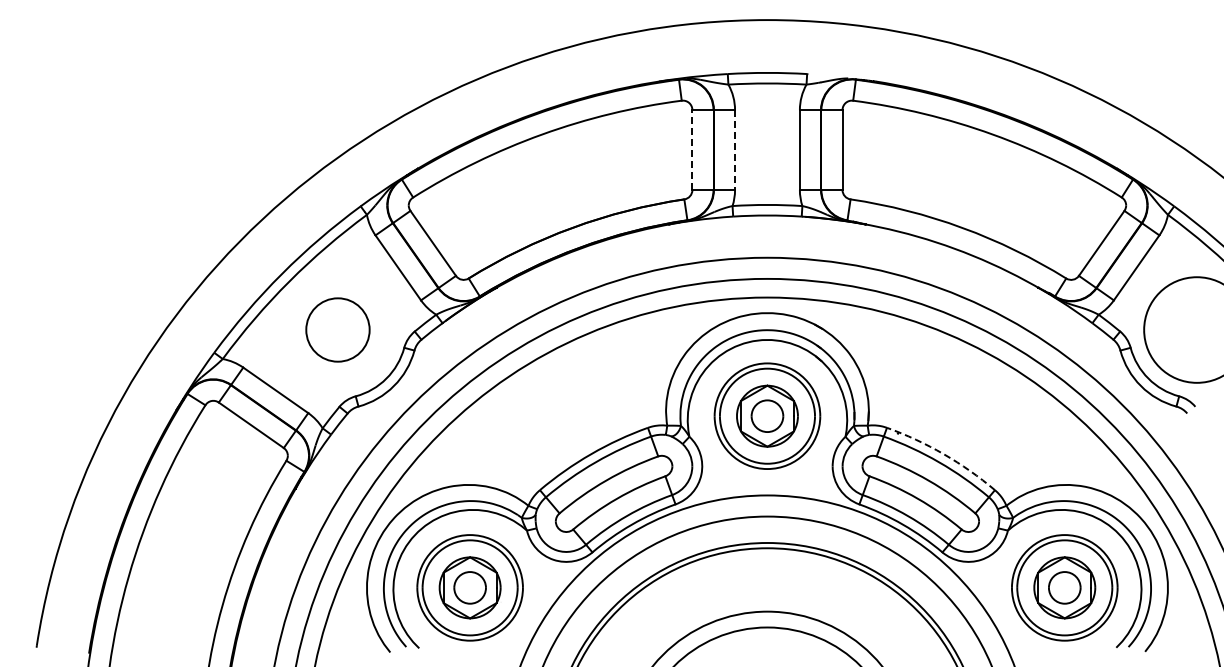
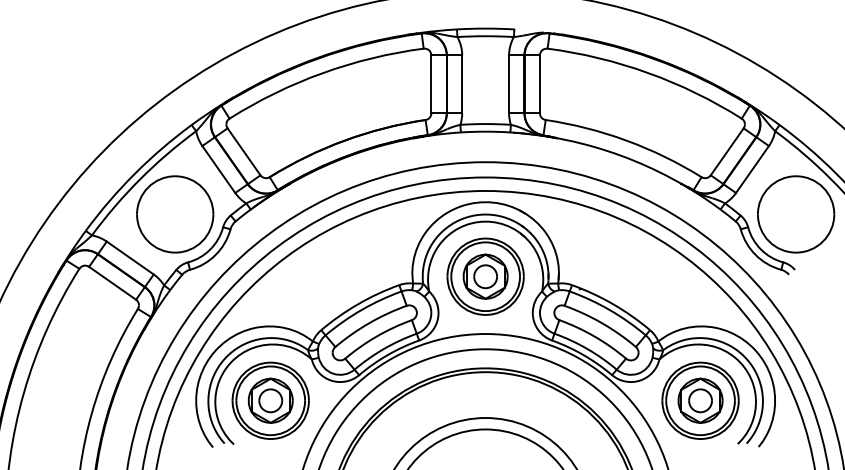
line: (692, 150) -> (431, 84), dashed -> solid
line: (735, 150) -> (462, 84), dashed -> solid
part: (337, 329) -> (174, 214), size x1.67
arc: (943, 454) -> (612, 304), dashed -> solid

